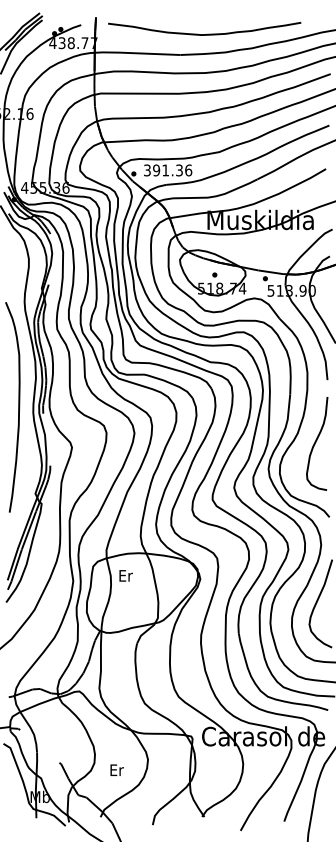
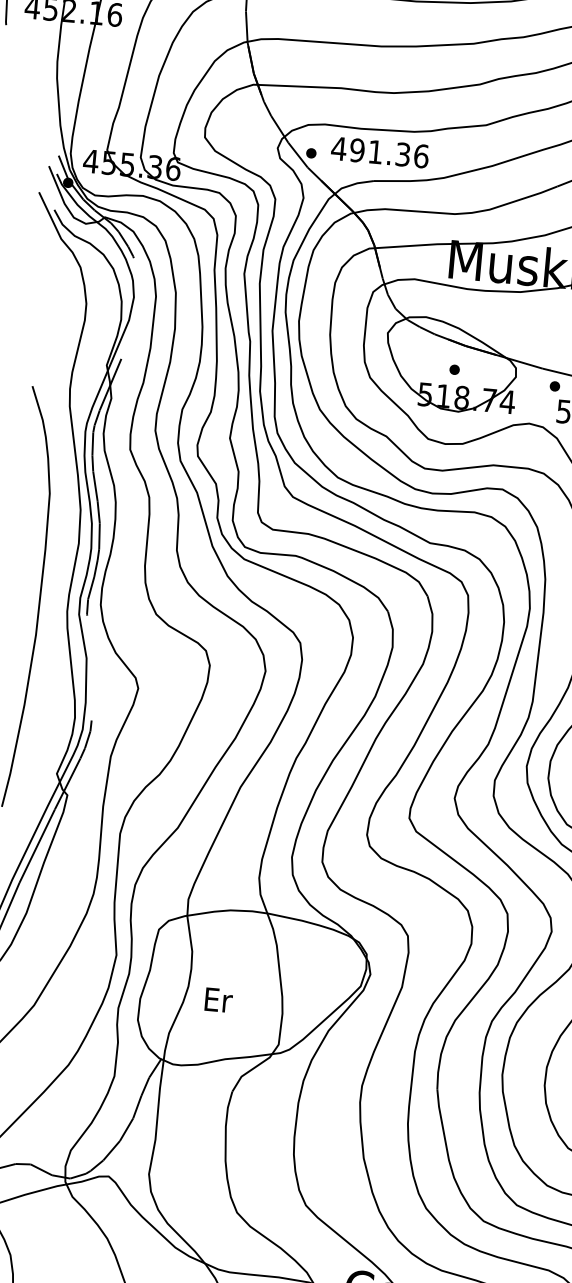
text: (147, 170) -> (339, 148), 391.36 -> 491.36
text: (125, 575) -> (217, 999), moved

